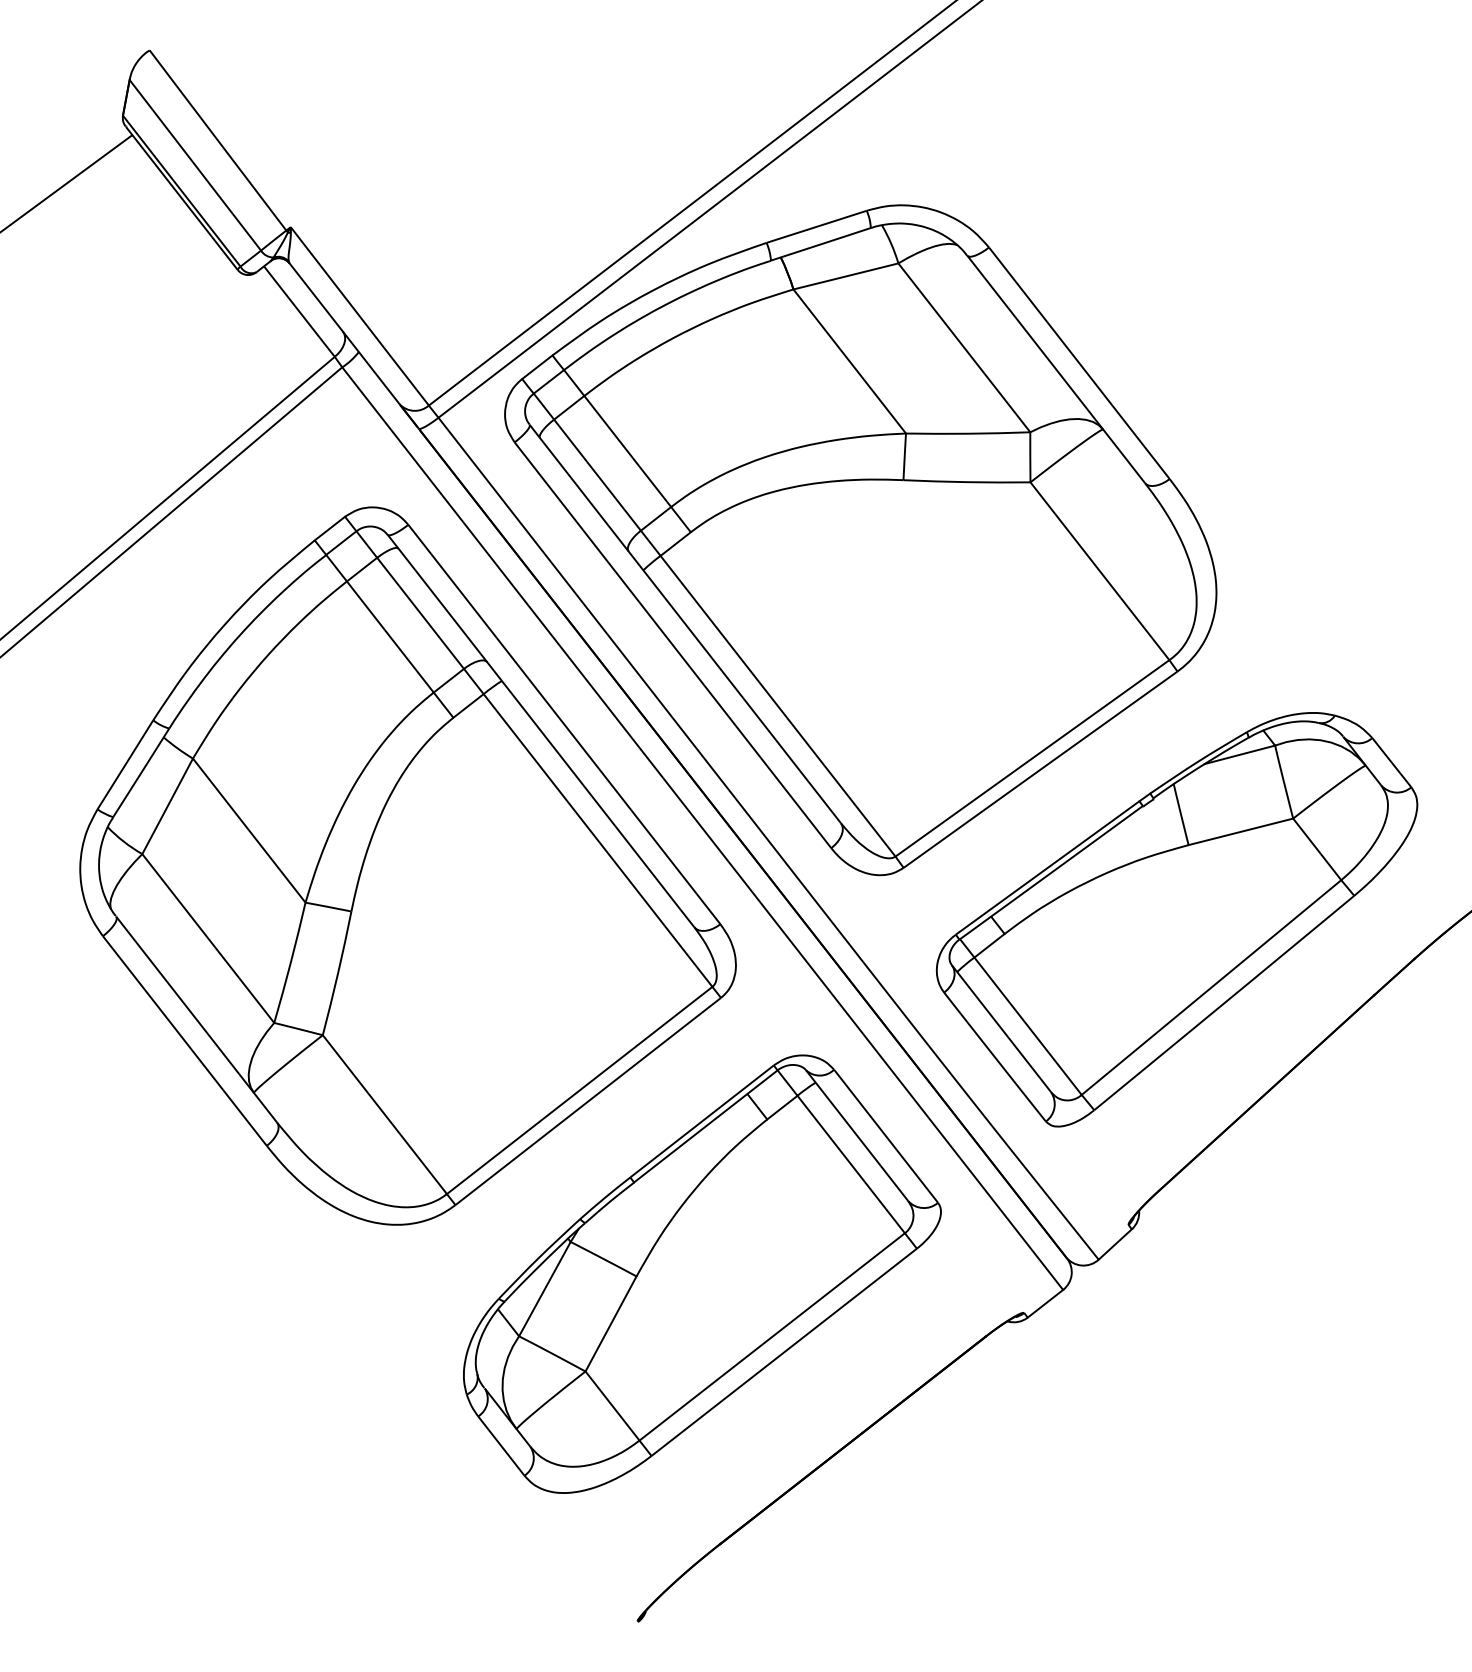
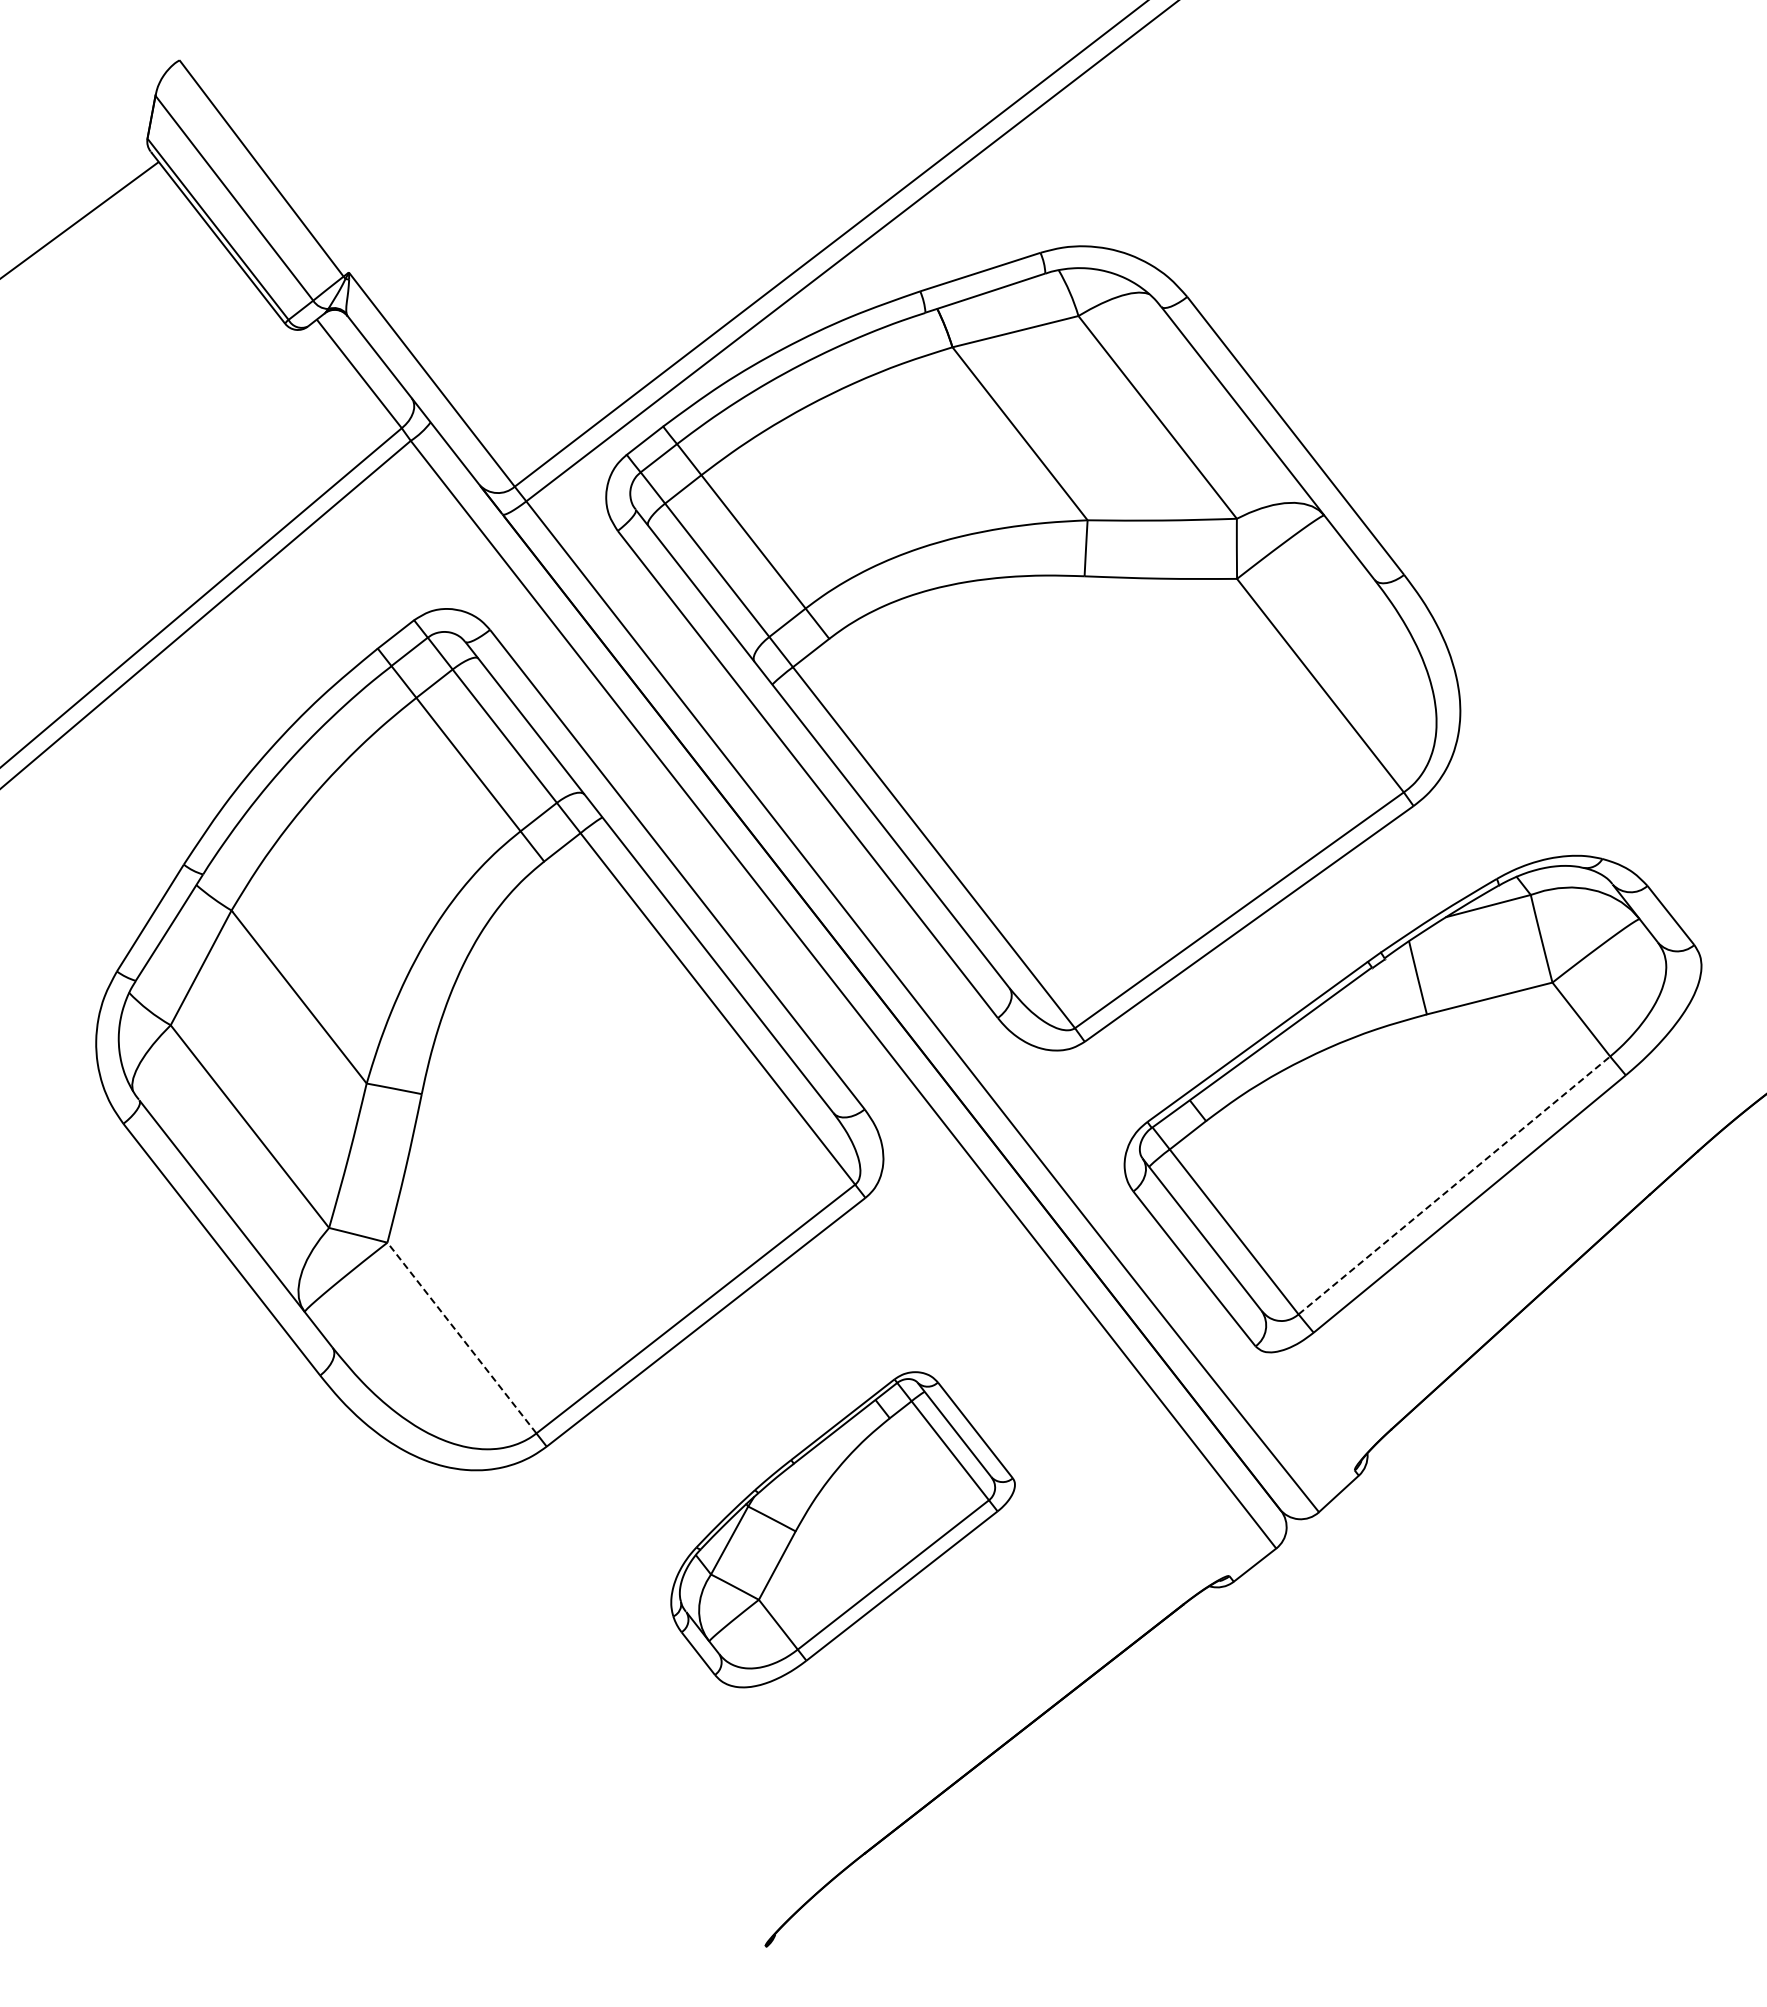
line: (1211, 987) -> (1454, 1185), solid -> dashed
line: (384, 1114) -> (461, 1337), solid -> dashed
part: (701, 1274) -> (842, 1529), size x0.6

